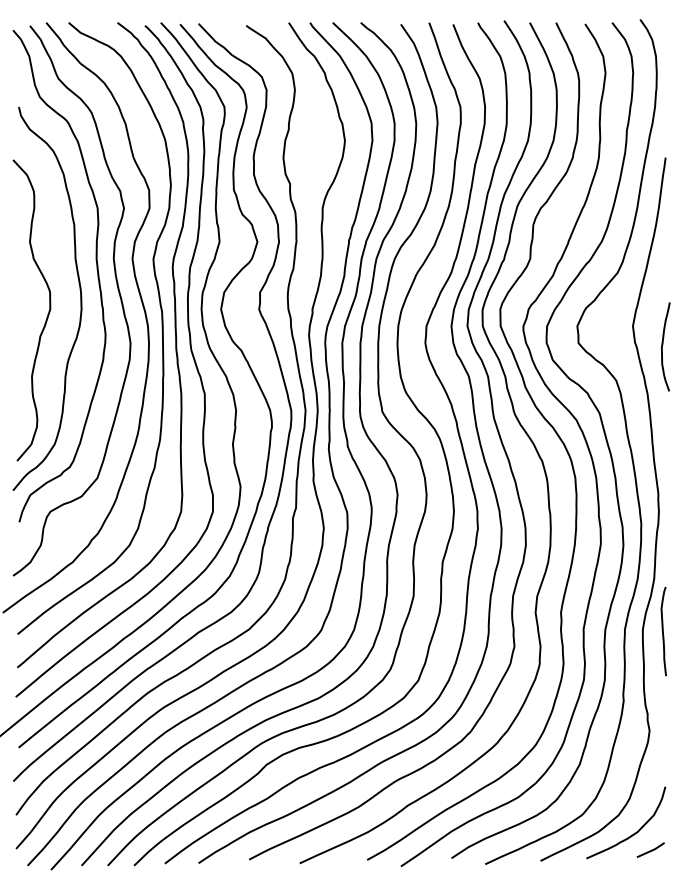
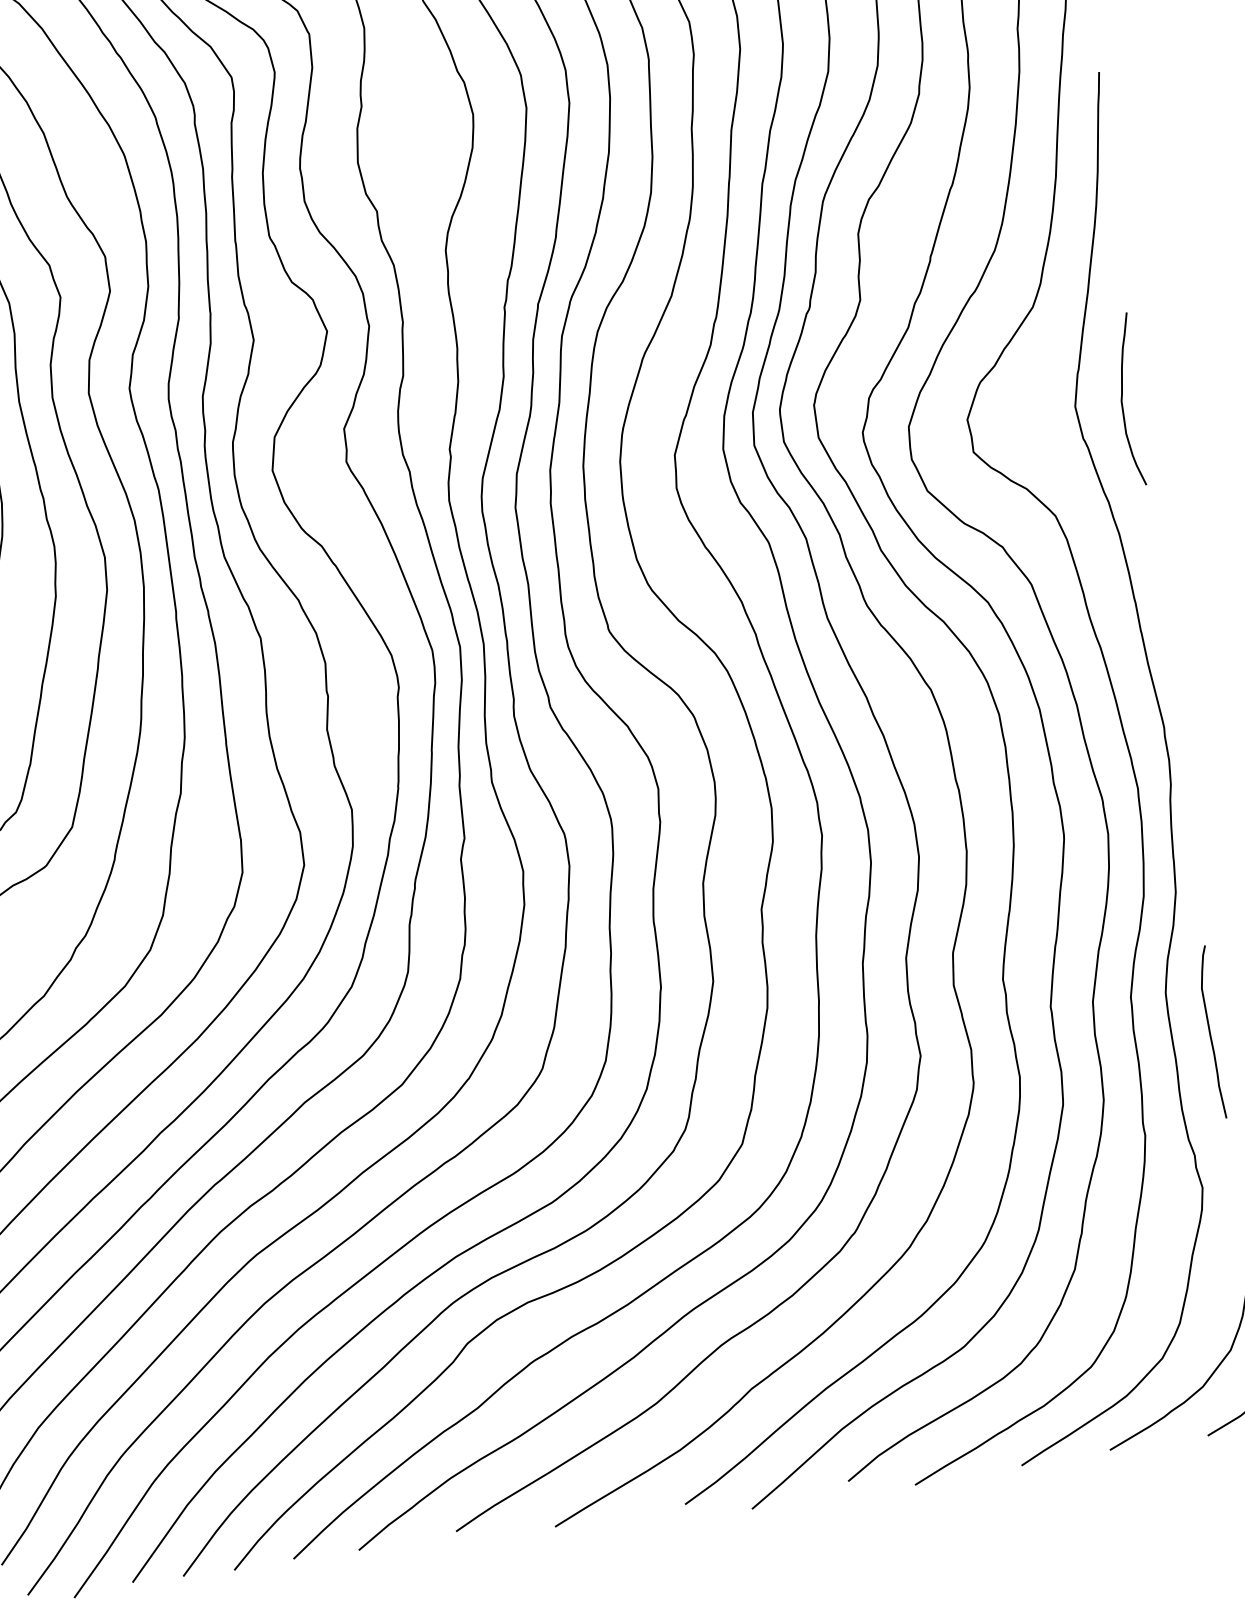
curve: (663, 345) -> (1124, 397), moved
curve: (663, 631) -> (1211, 1032), moved

